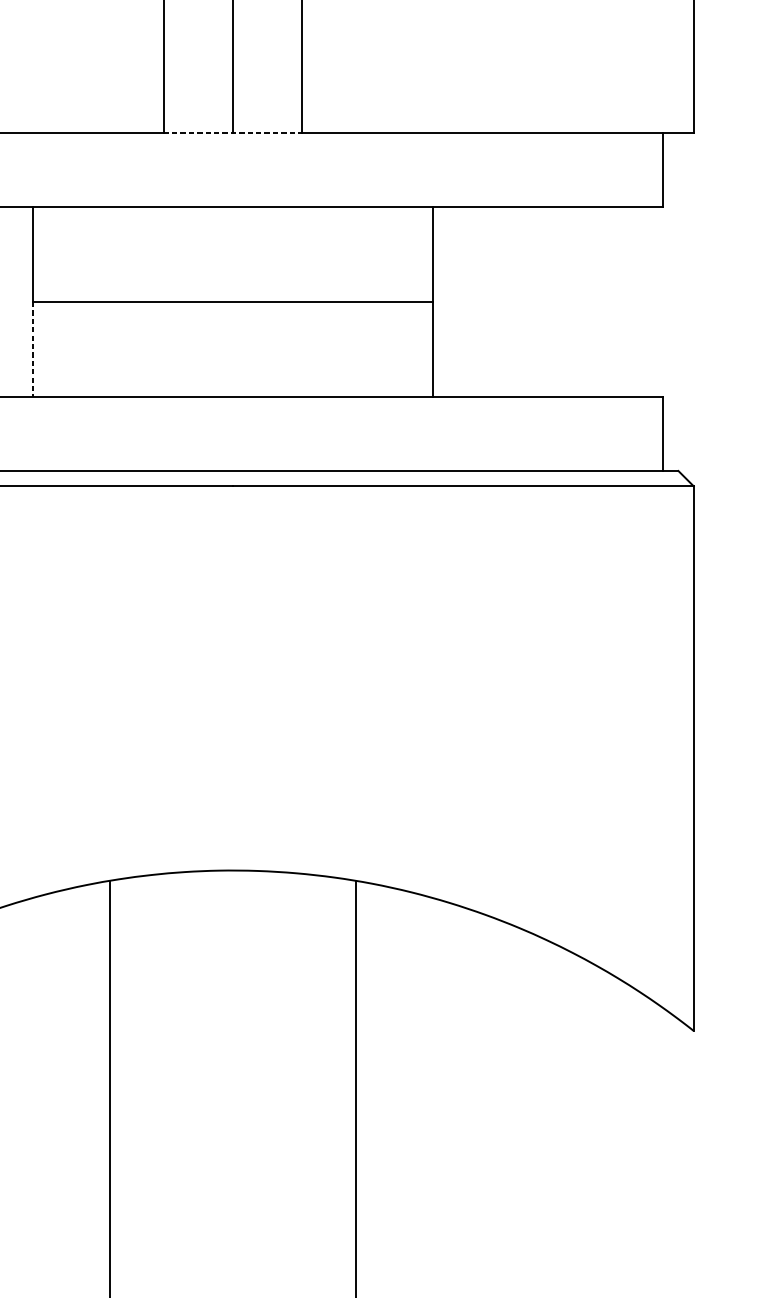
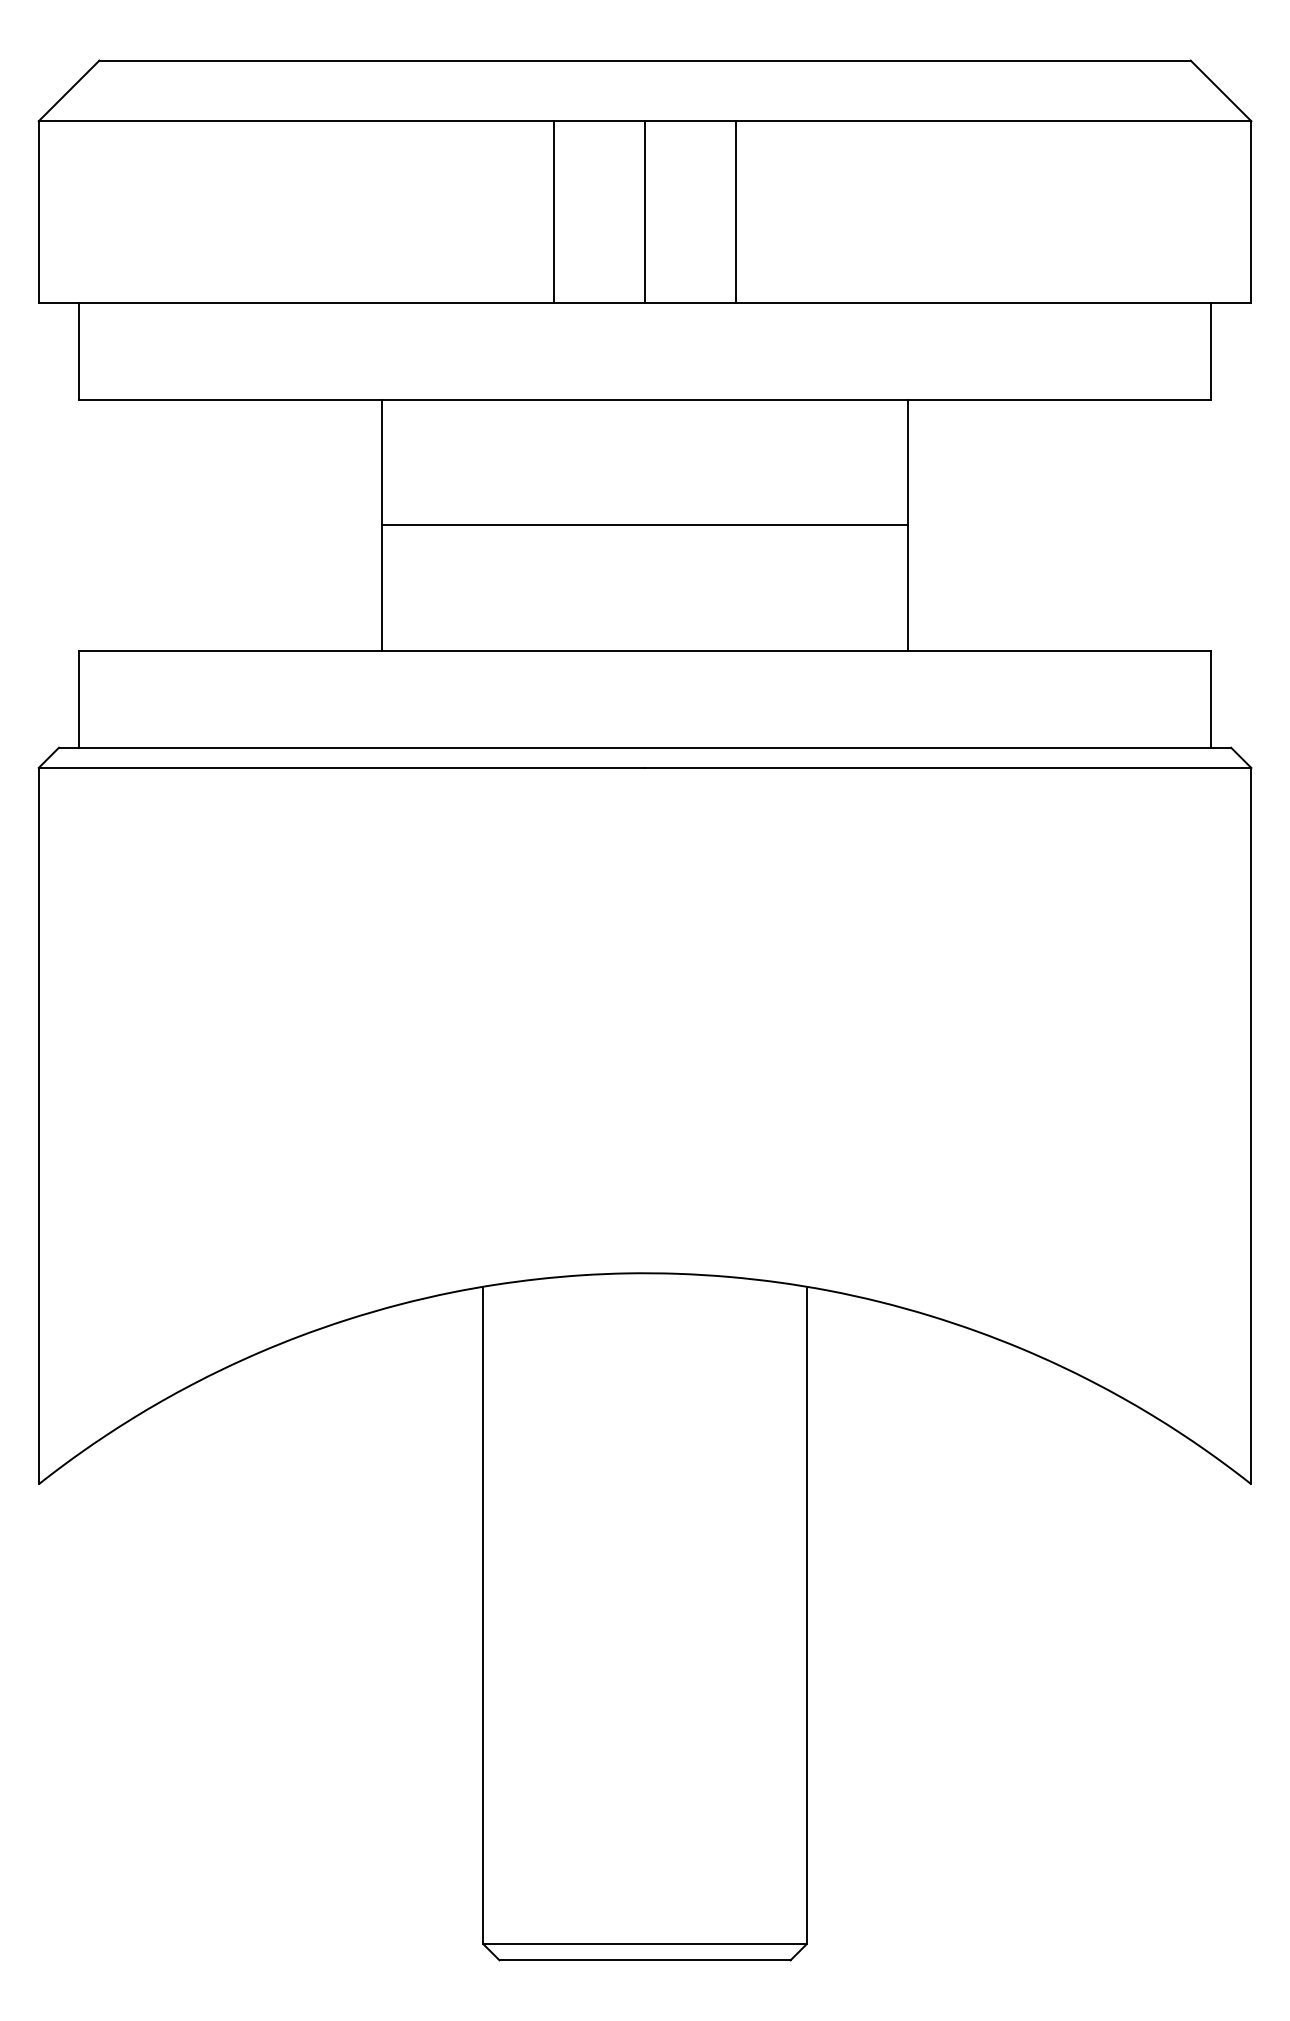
line: (233, 133) -> (645, 303), dashed -> solid
line: (33, 349) -> (382, 588), dashed -> solid

